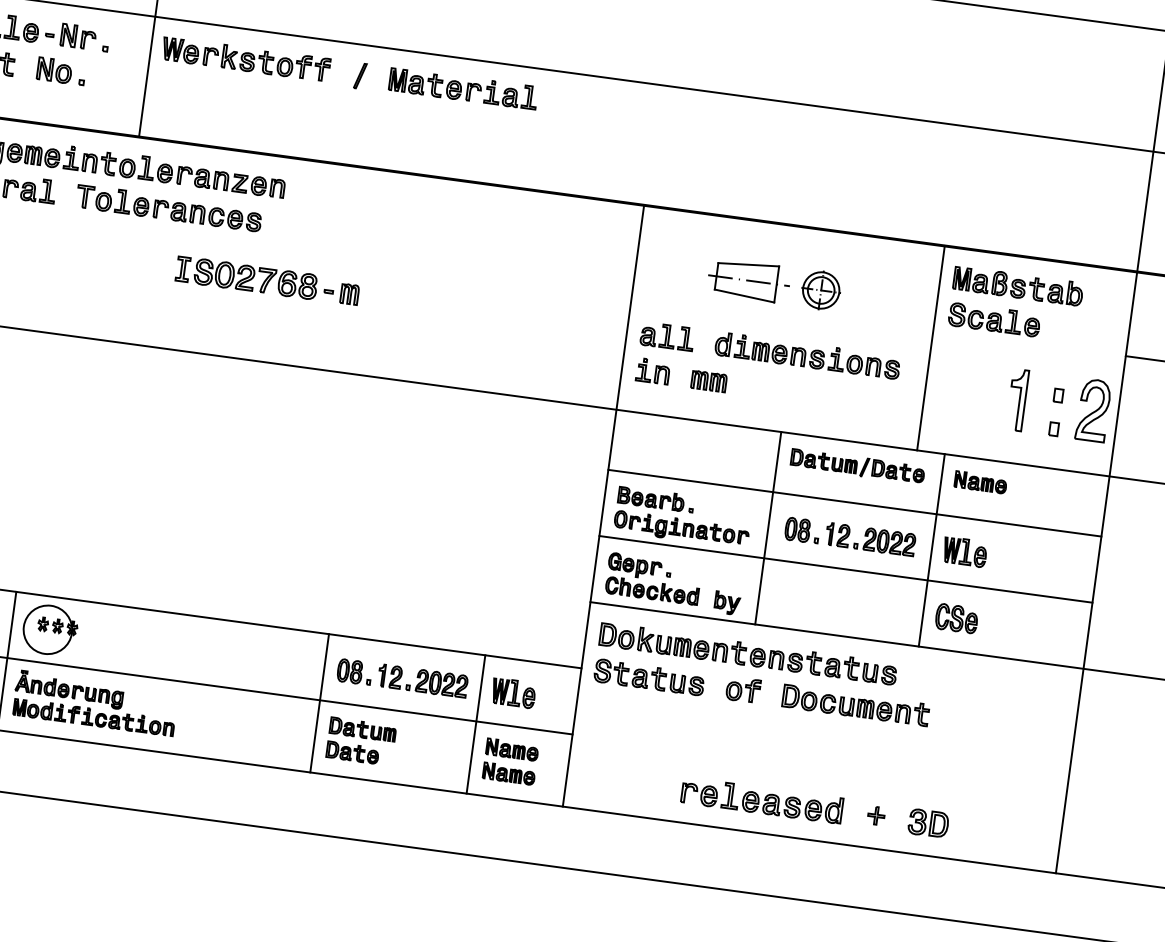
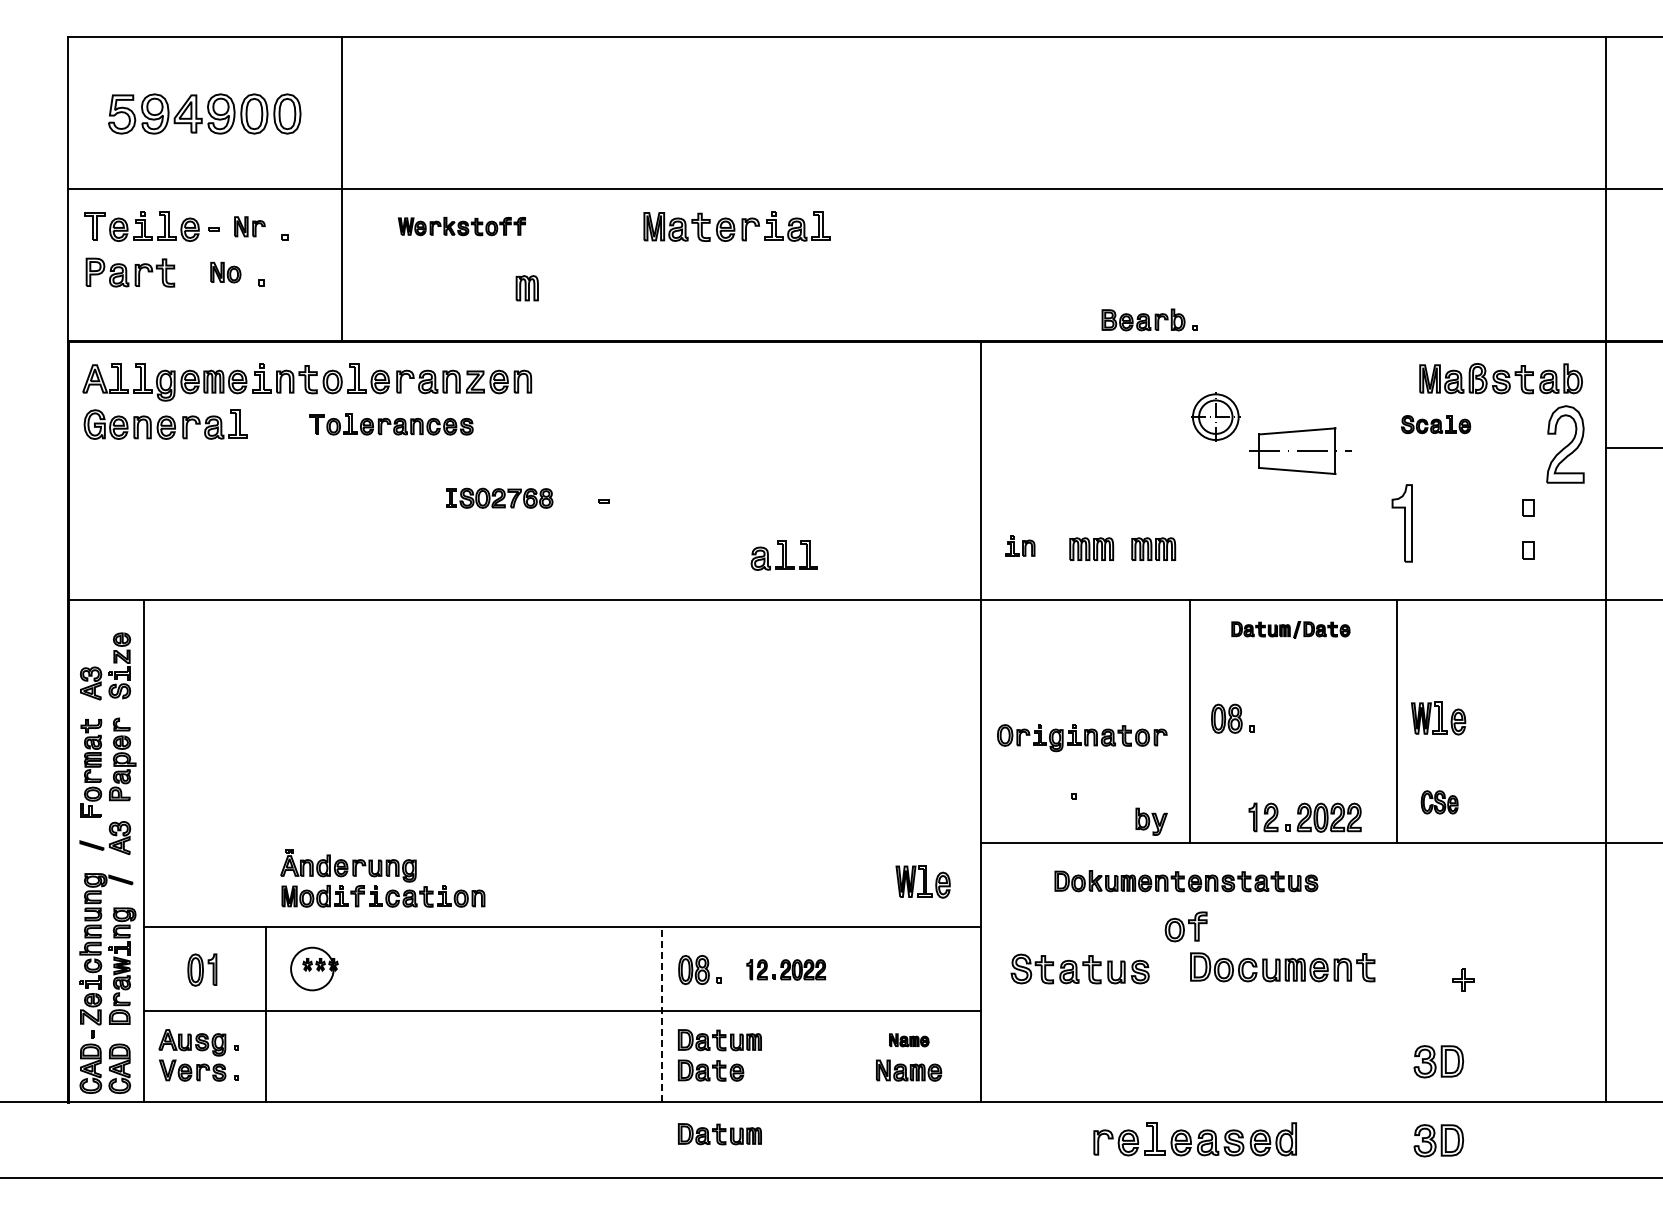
part: (78, 36) -> (249, 226), size x0.7
part: (245, 59) -> (461, 226), size x0.6
part: (54, 70) -> (225, 272), size x0.7
part: (360, 75) -> (606, 227), removed
part: (169, 208) -> (391, 424), size x0.7
part: (246, 278) -> (499, 498), size x0.6
part: (749, 280) -> (1300, 450), moved
part: (1017, 285) -> (1500, 378), moved
part: (349, 294) -> (526, 288), moved
part: (993, 319) -> (1435, 424), size x0.6
part: (666, 336) -> (783, 555), moved
line: (930, 348) -> (1361, 470), removed
part: (807, 355) -> (1209, 500), removed
part: (653, 370) -> (1020, 545), size x0.7
part: (757, 387) -> (1153, 548), added
part: (1016, 400) -> (1401, 523), moved
part: (1093, 410) -> (1565, 444), moved
part: (857, 466) -> (1290, 629), size x0.7
part: (980, 482) -> (1446, 629), removed
part: (655, 499) -> (1149, 319), moved
line: (854, 503) -> (1293, 676), removed
part: (870, 539) -> (1304, 817), moved
line: (846, 569) -> (1293, 759), removed
part: (653, 578) -> (1055, 803), removed
part: (956, 618) -> (1439, 802), size x0.7
part: (50, 629) -> (314, 968), size x0.7
part: (748, 653) -> (1186, 880), size x0.7
part: (648, 676) -> (1079, 968), moved
part: (422, 680) -> (785, 969), size x0.7
part: (513, 693) -> (922, 881), moved
part: (95, 703) -> (382, 878), moved
line: (319, 703) -> (661, 1014), solid -> dashed
part: (855, 705) -> (1282, 967), moved
line: (475, 724) -> (859, 1014), removed
part: (512, 750) -> (909, 1040), size x0.6
part: (761, 800) -> (1194, 1139), moved
part: (352, 804) -> (719, 1134), added
part: (876, 815) -> (1463, 979), moved
part: (919, 885) -> (1438, 1140), added

